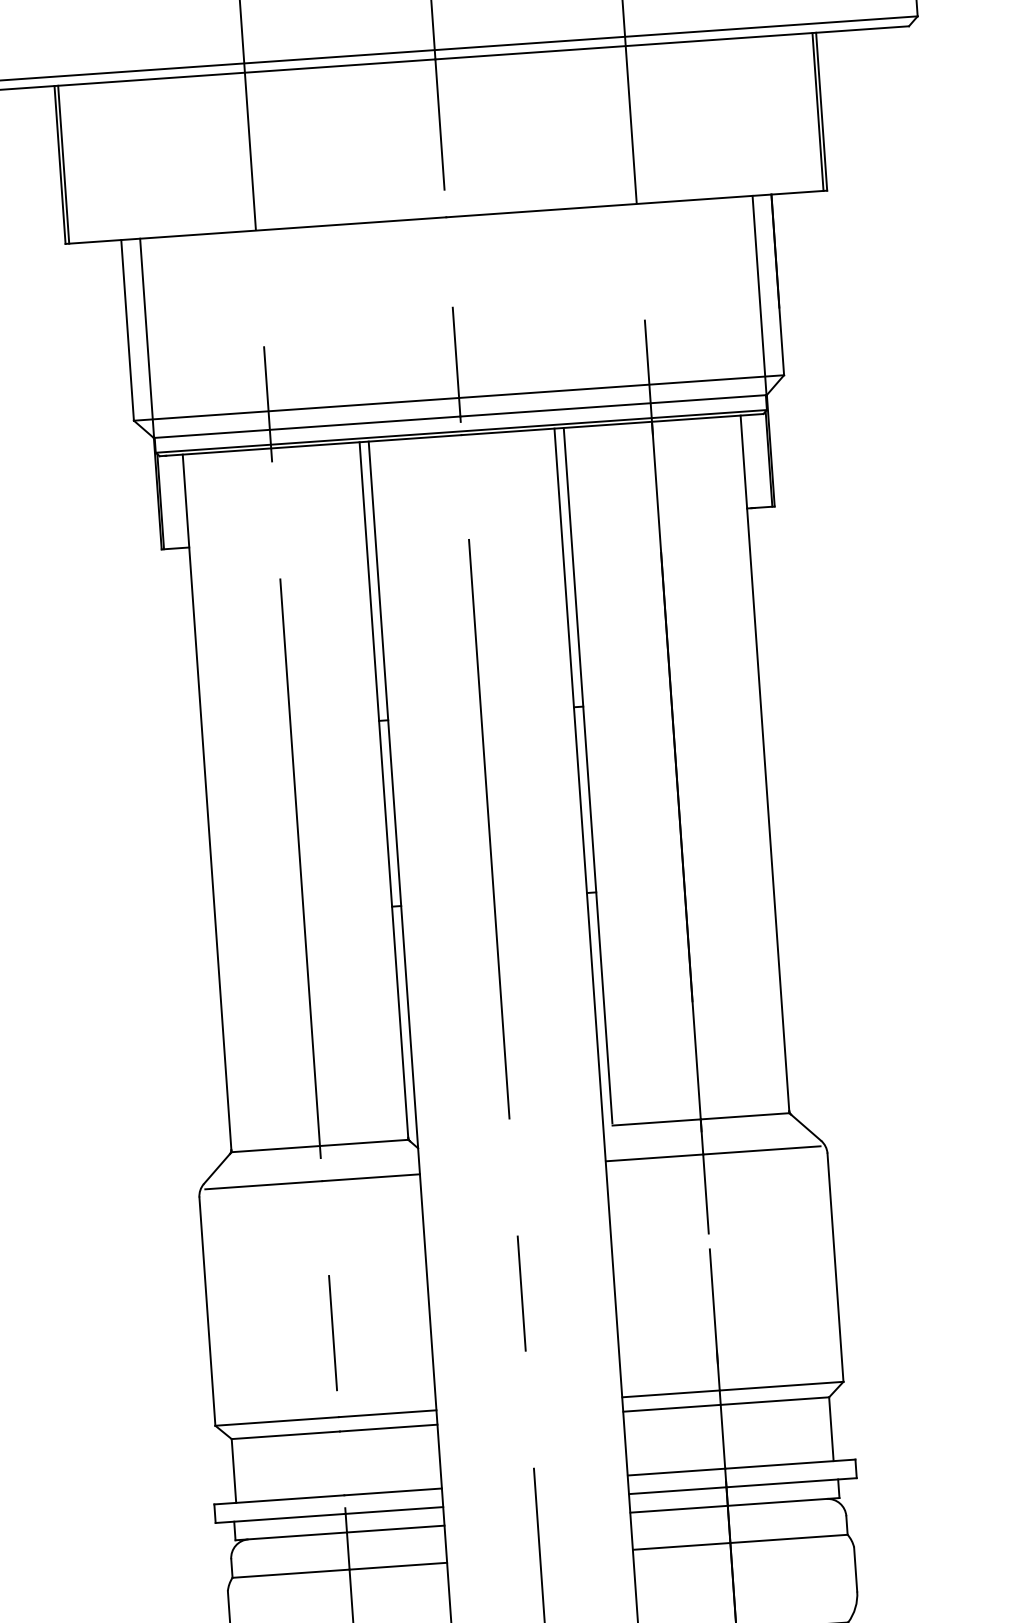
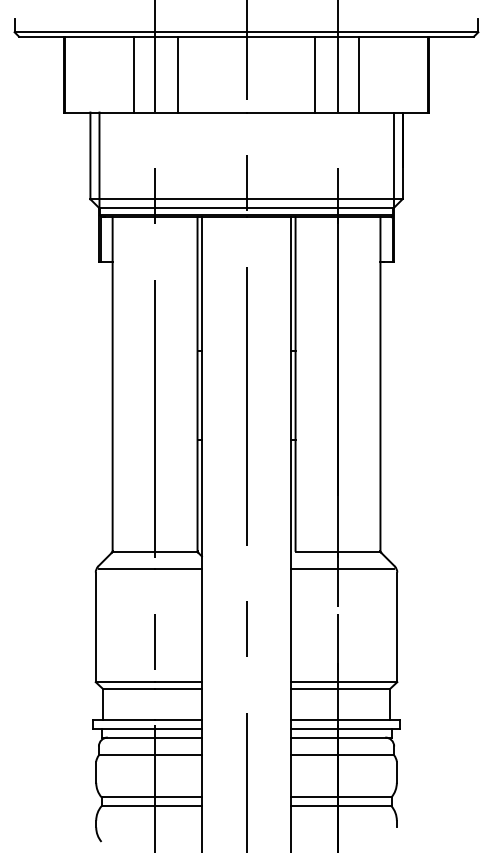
line: (674, 121) -> (358, 74), added
line: (584, 128) -> (315, 74), added
line: (297, 148) -> (177, 74), added
line: (207, 154) -> (134, 74), added

